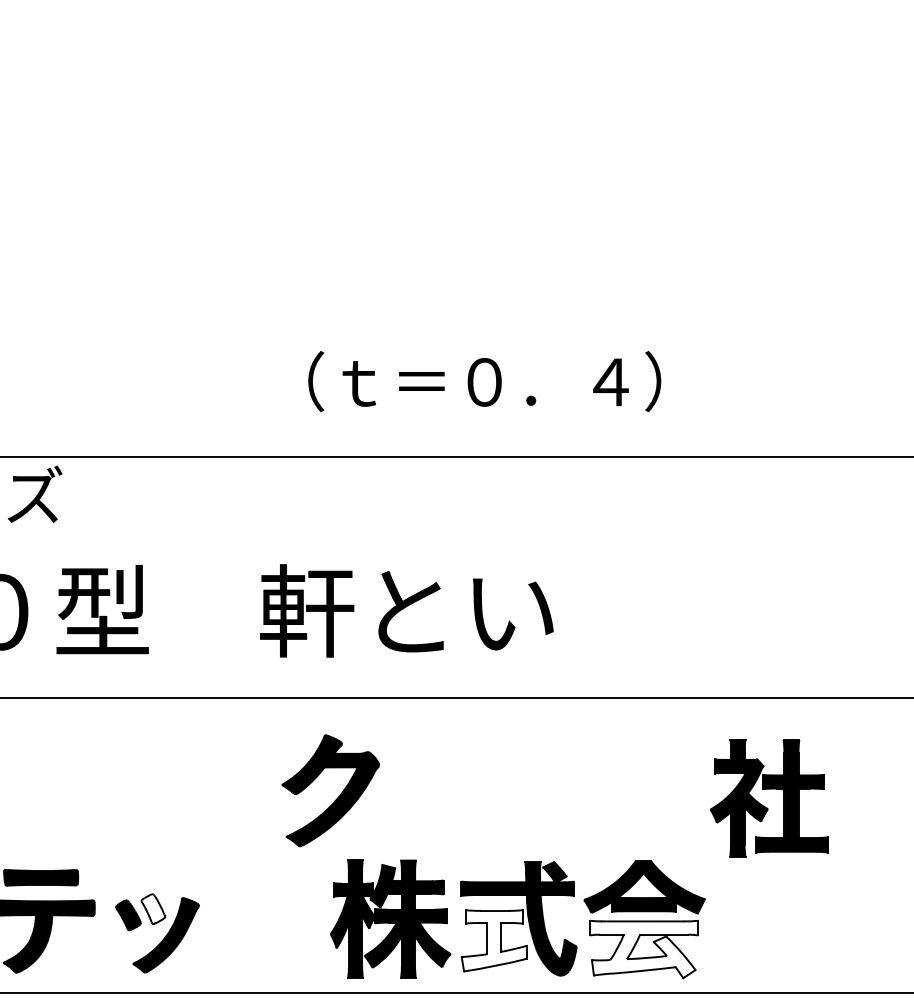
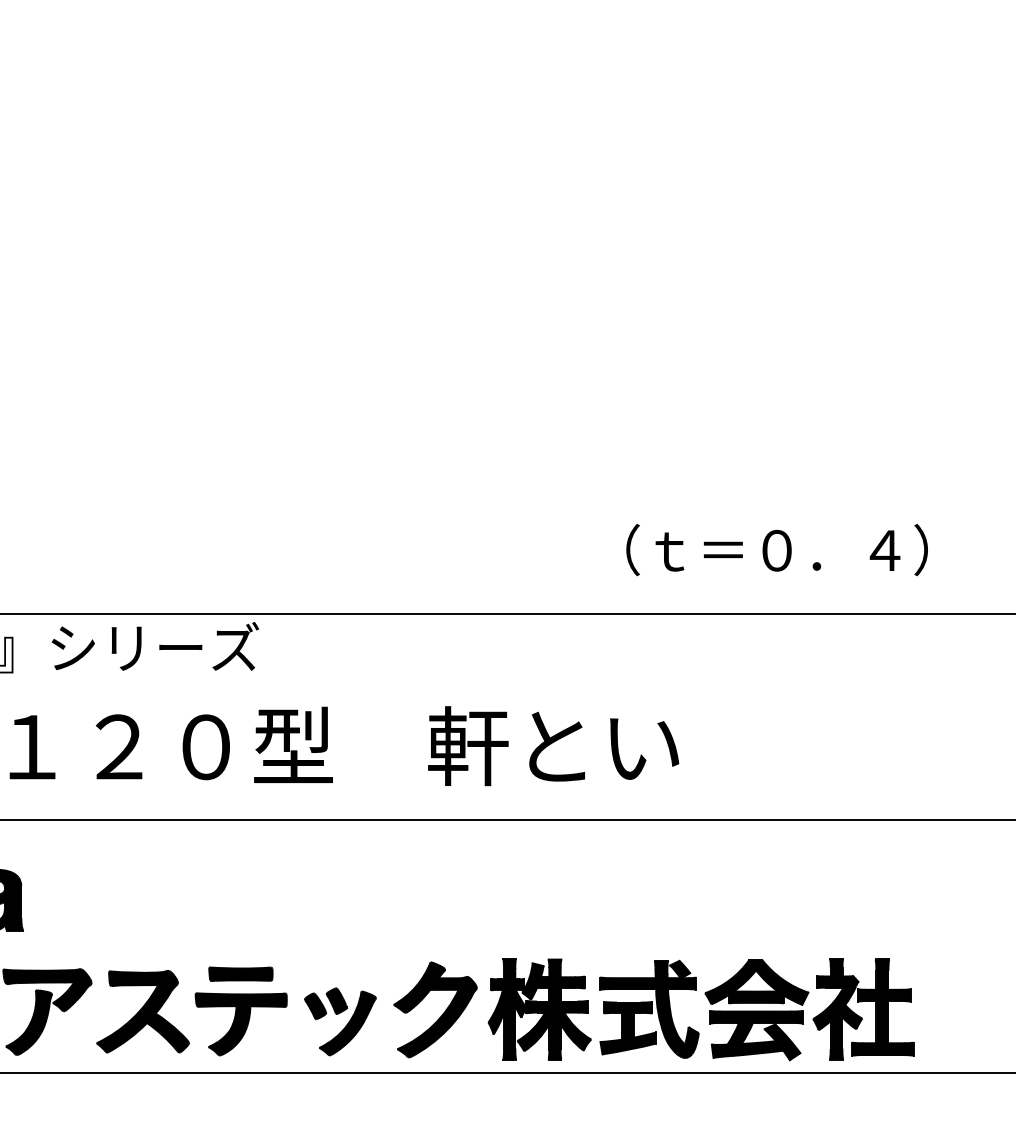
text: (483, 382) -> (776, 550), moved
part: (337, 796) -> (441, 1014), moved
part: (764, 805) -> (859, 1015), moved
fill: (152, 908) -> (336, 1000), added
fill: (494, 940) -> (628, 1027), added
fill: (644, 949) -> (756, 1035), added

